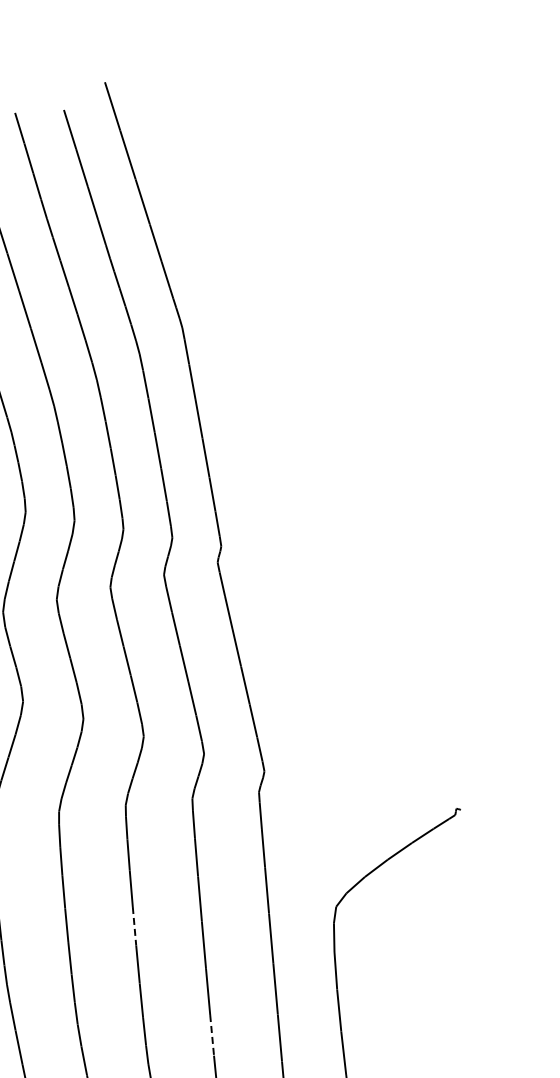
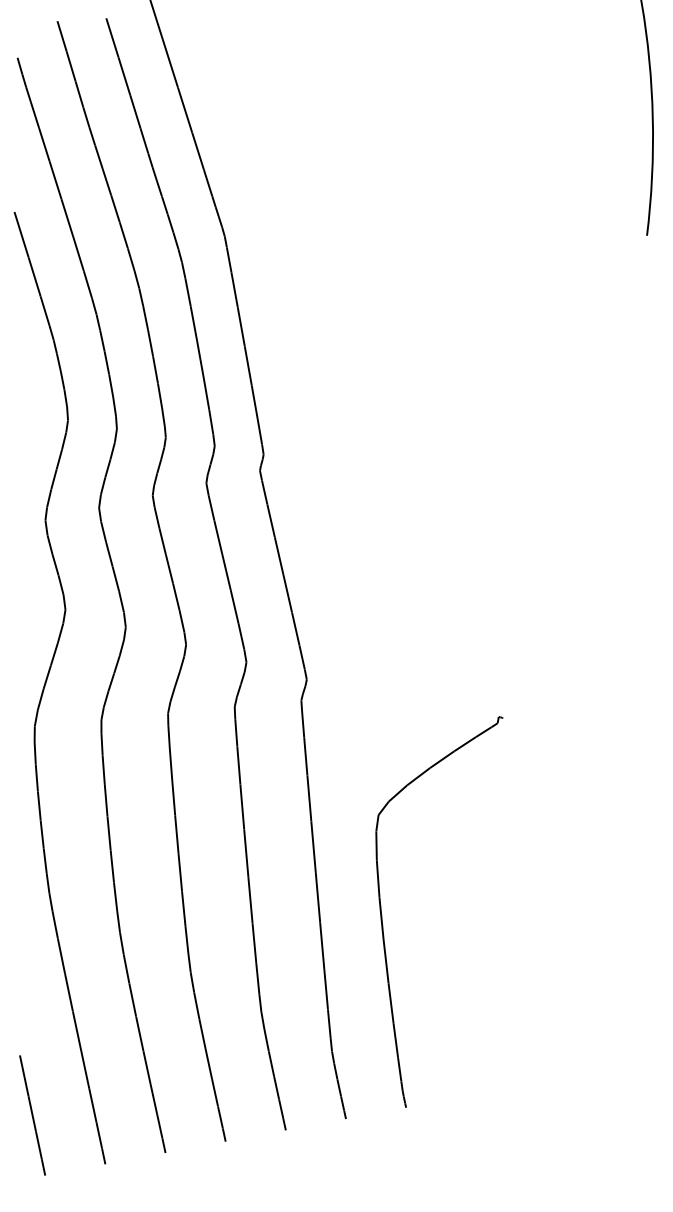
line: (134, 927) -> (176, 835), dashed -> solid
line: (212, 1036) -> (254, 944), dashed -> solid

